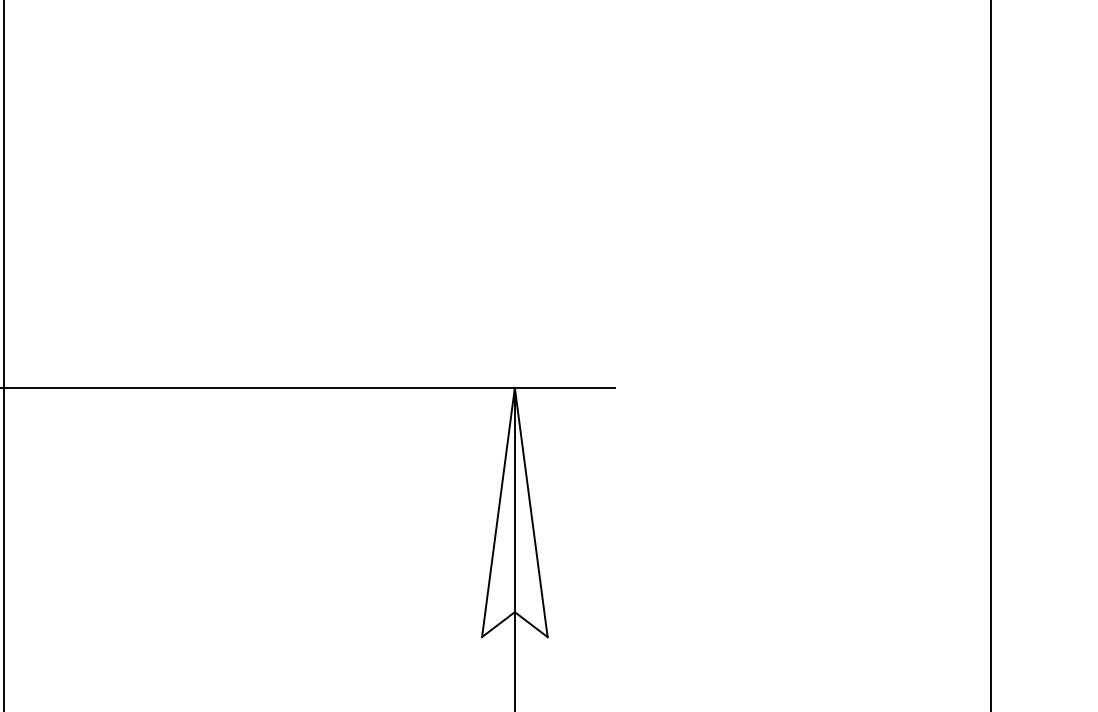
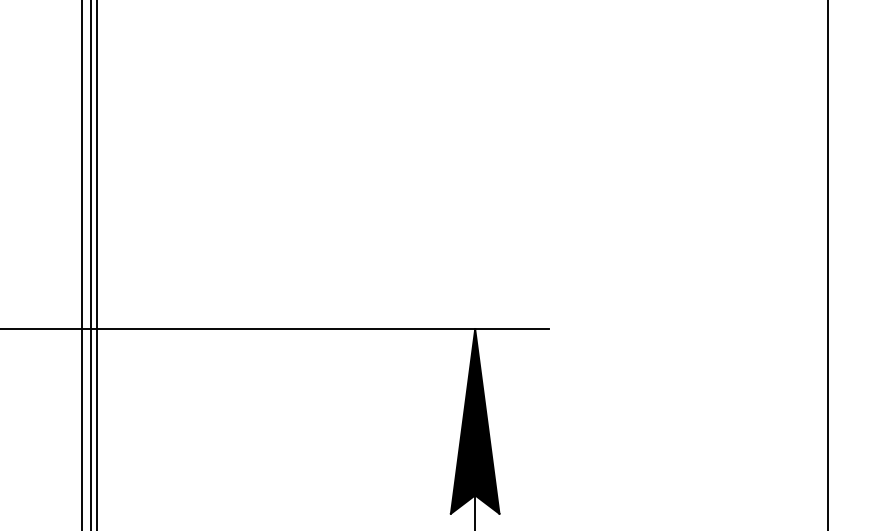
fill: (513, 512) -> (474, 421), added

